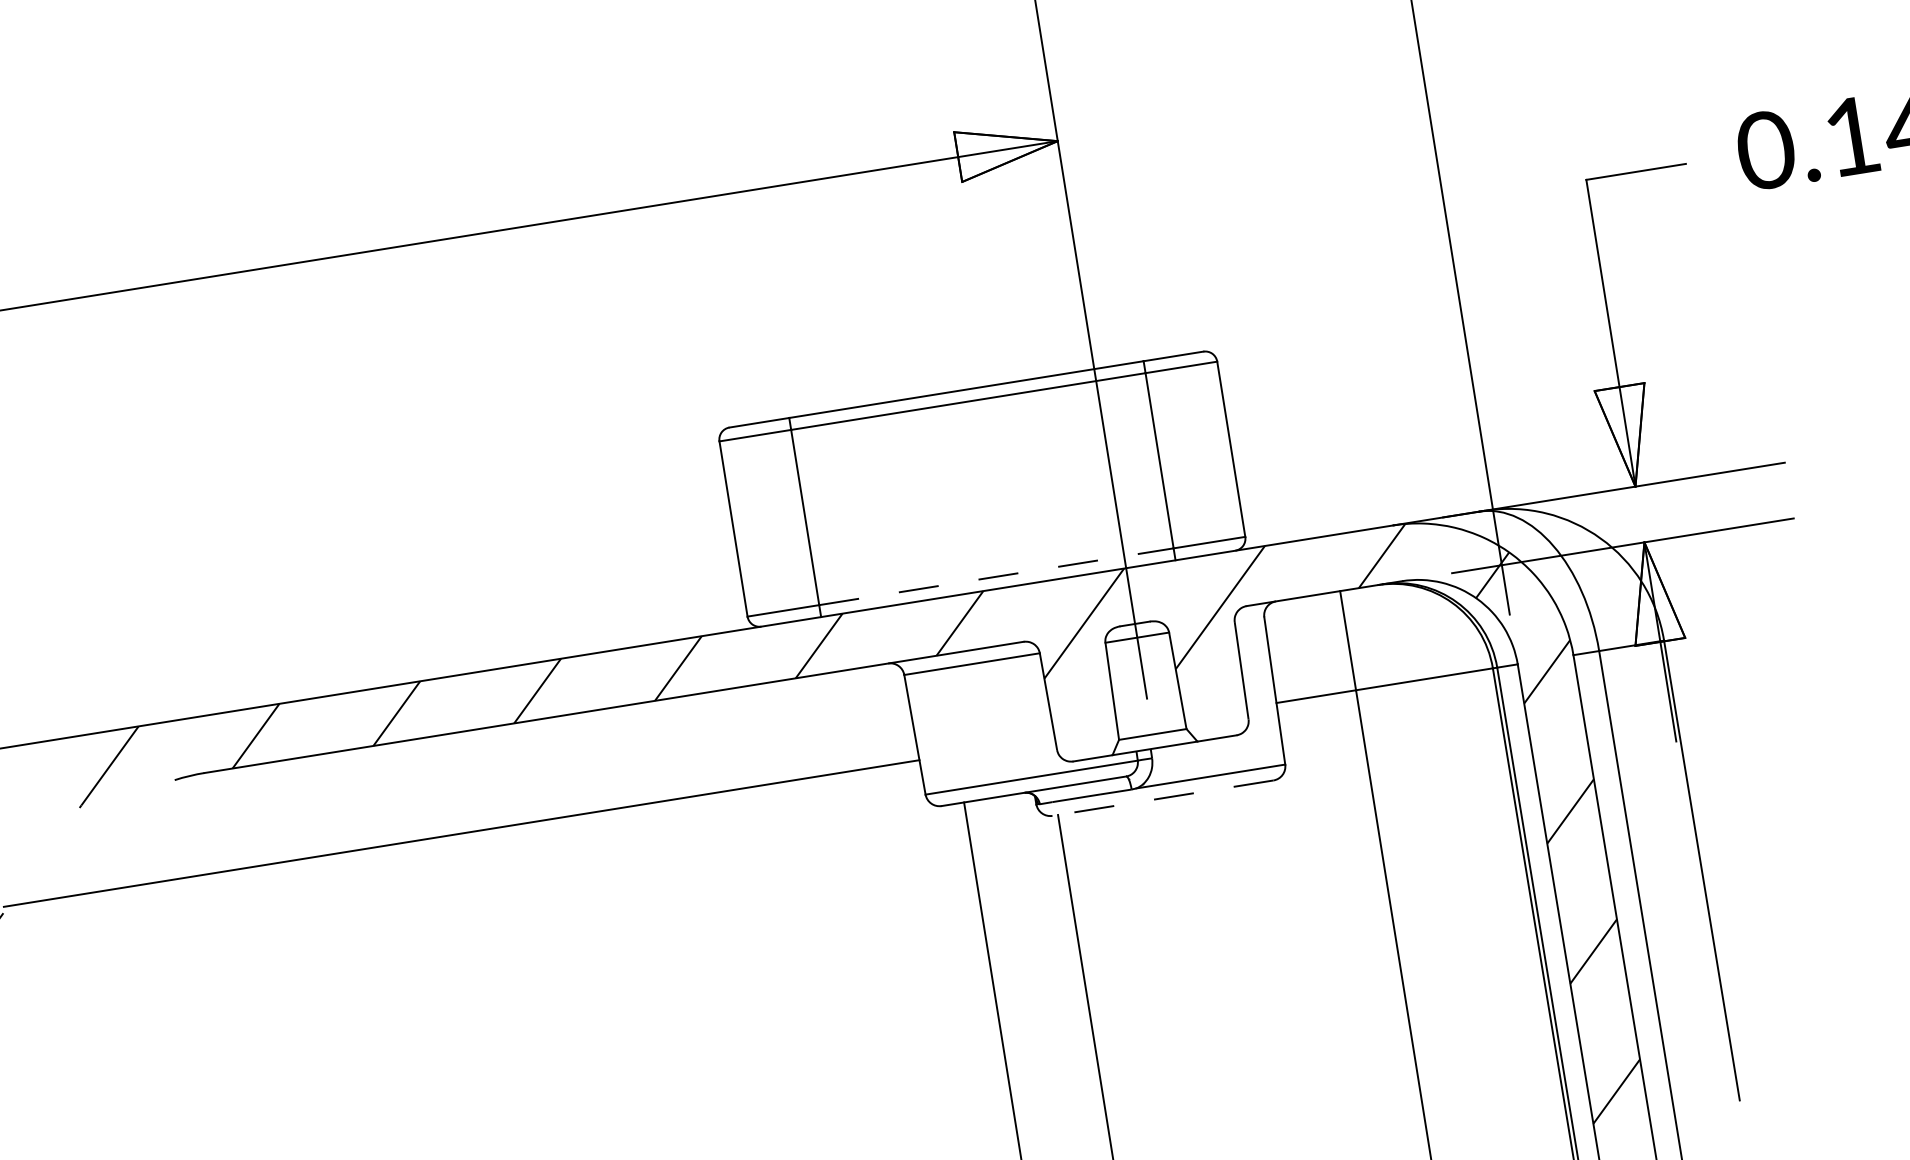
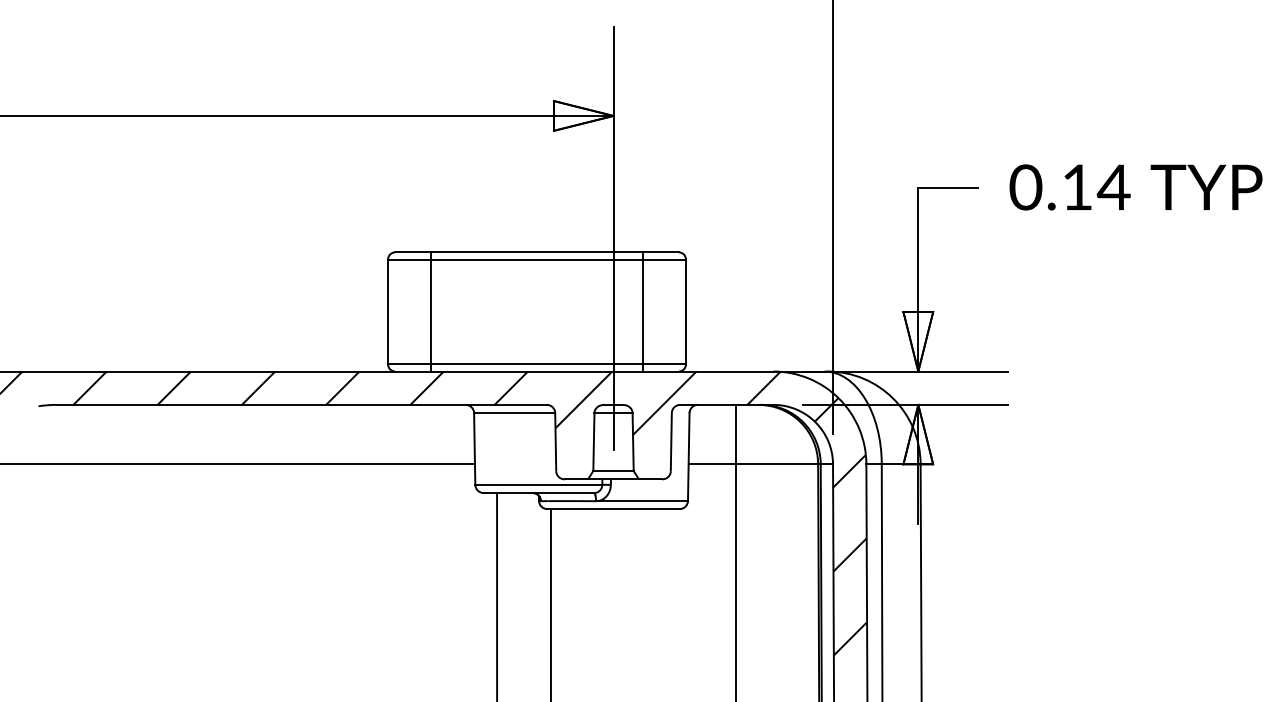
line: (997, 576) -> (537, 364), dashed -> solid
line: (1163, 798) -> (613, 509), dashed -> solid

